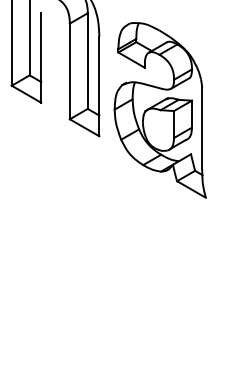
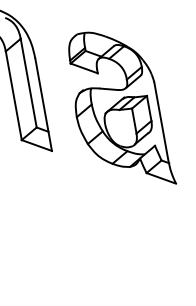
part: (159, 110) -> (118, 110), moved

